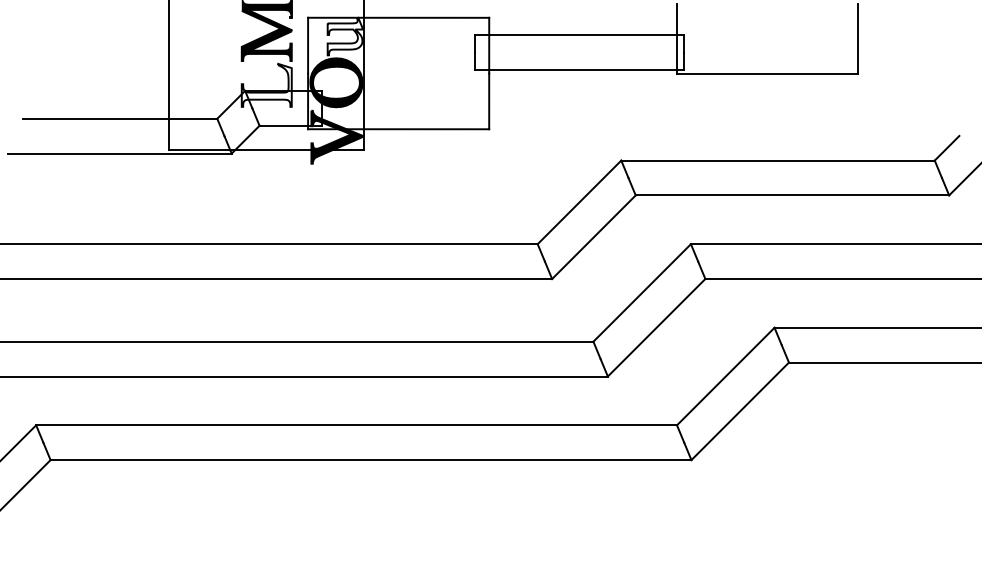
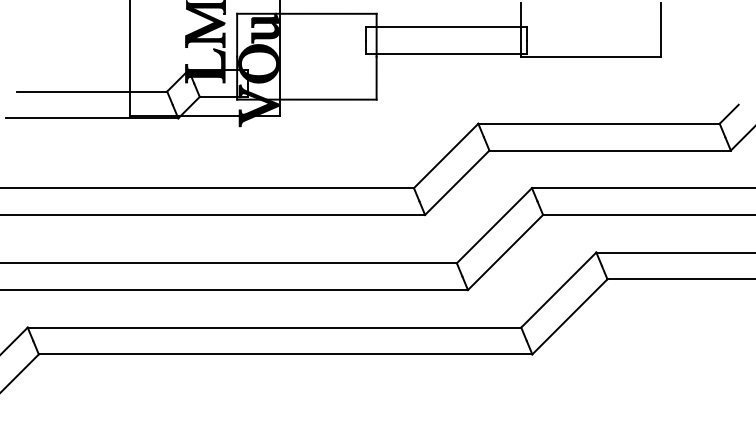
fill: (344, 36) -> (265, 28), added
fill: (266, 84) -> (205, 65), added

